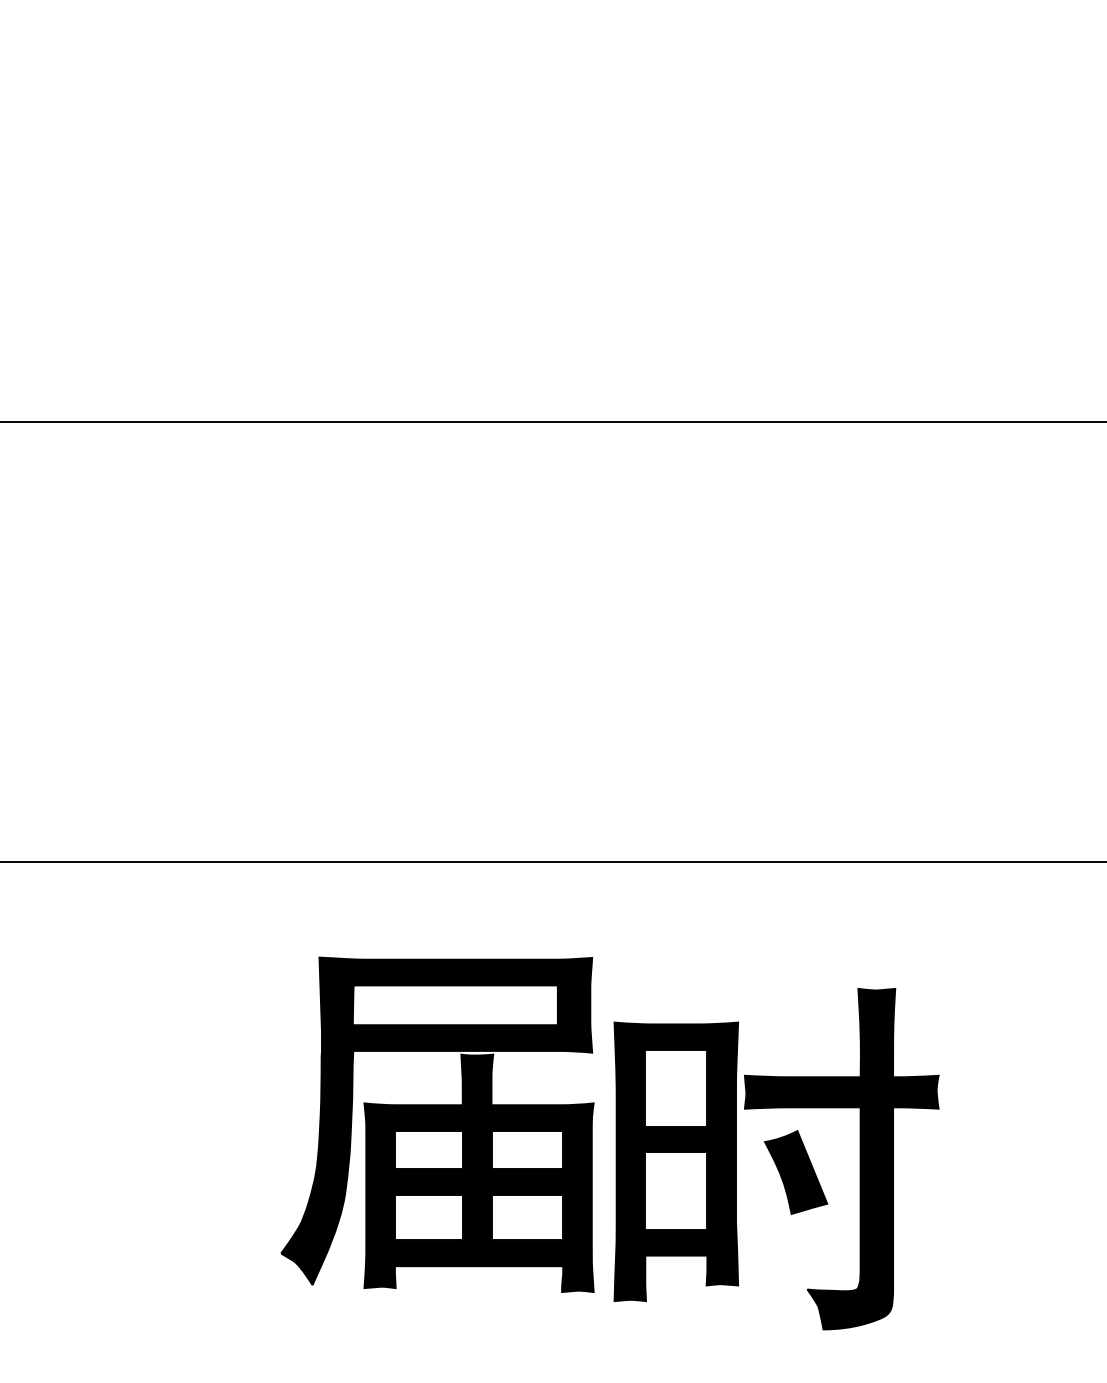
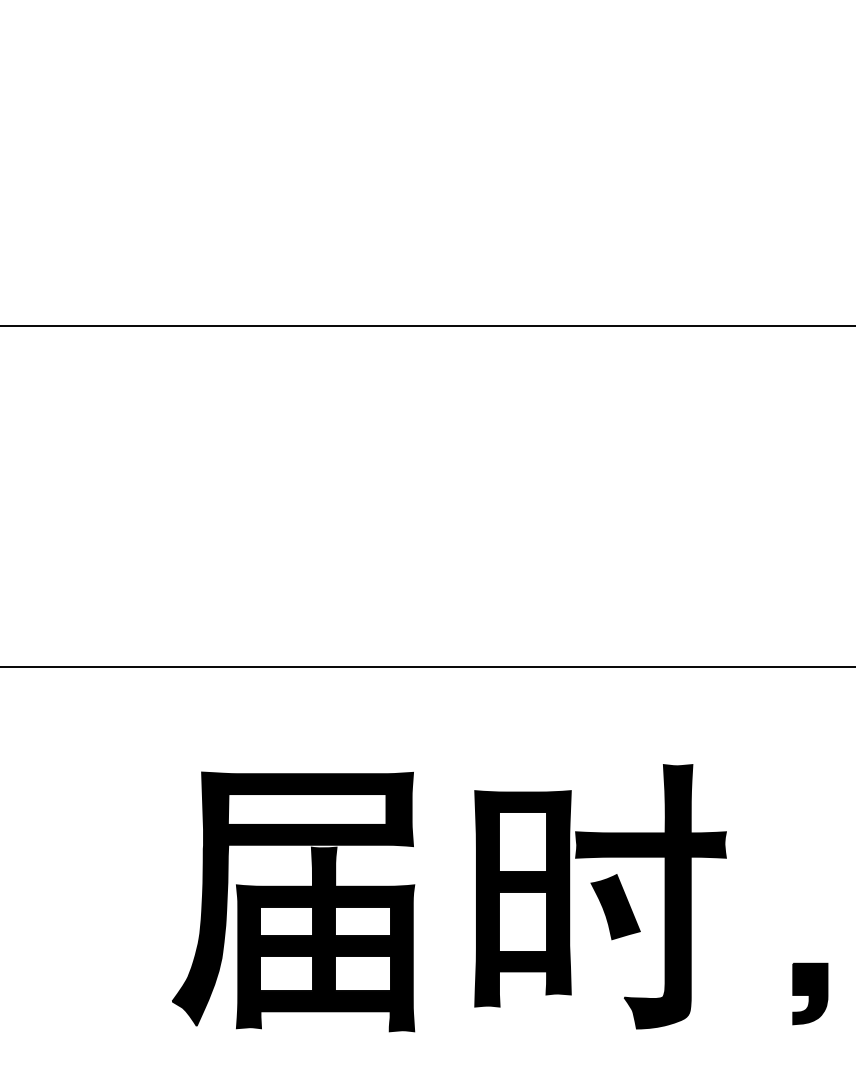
part: (437, 1124) -> (293, 901), moved
part: (1047, 1284) -> (810, 993), added

